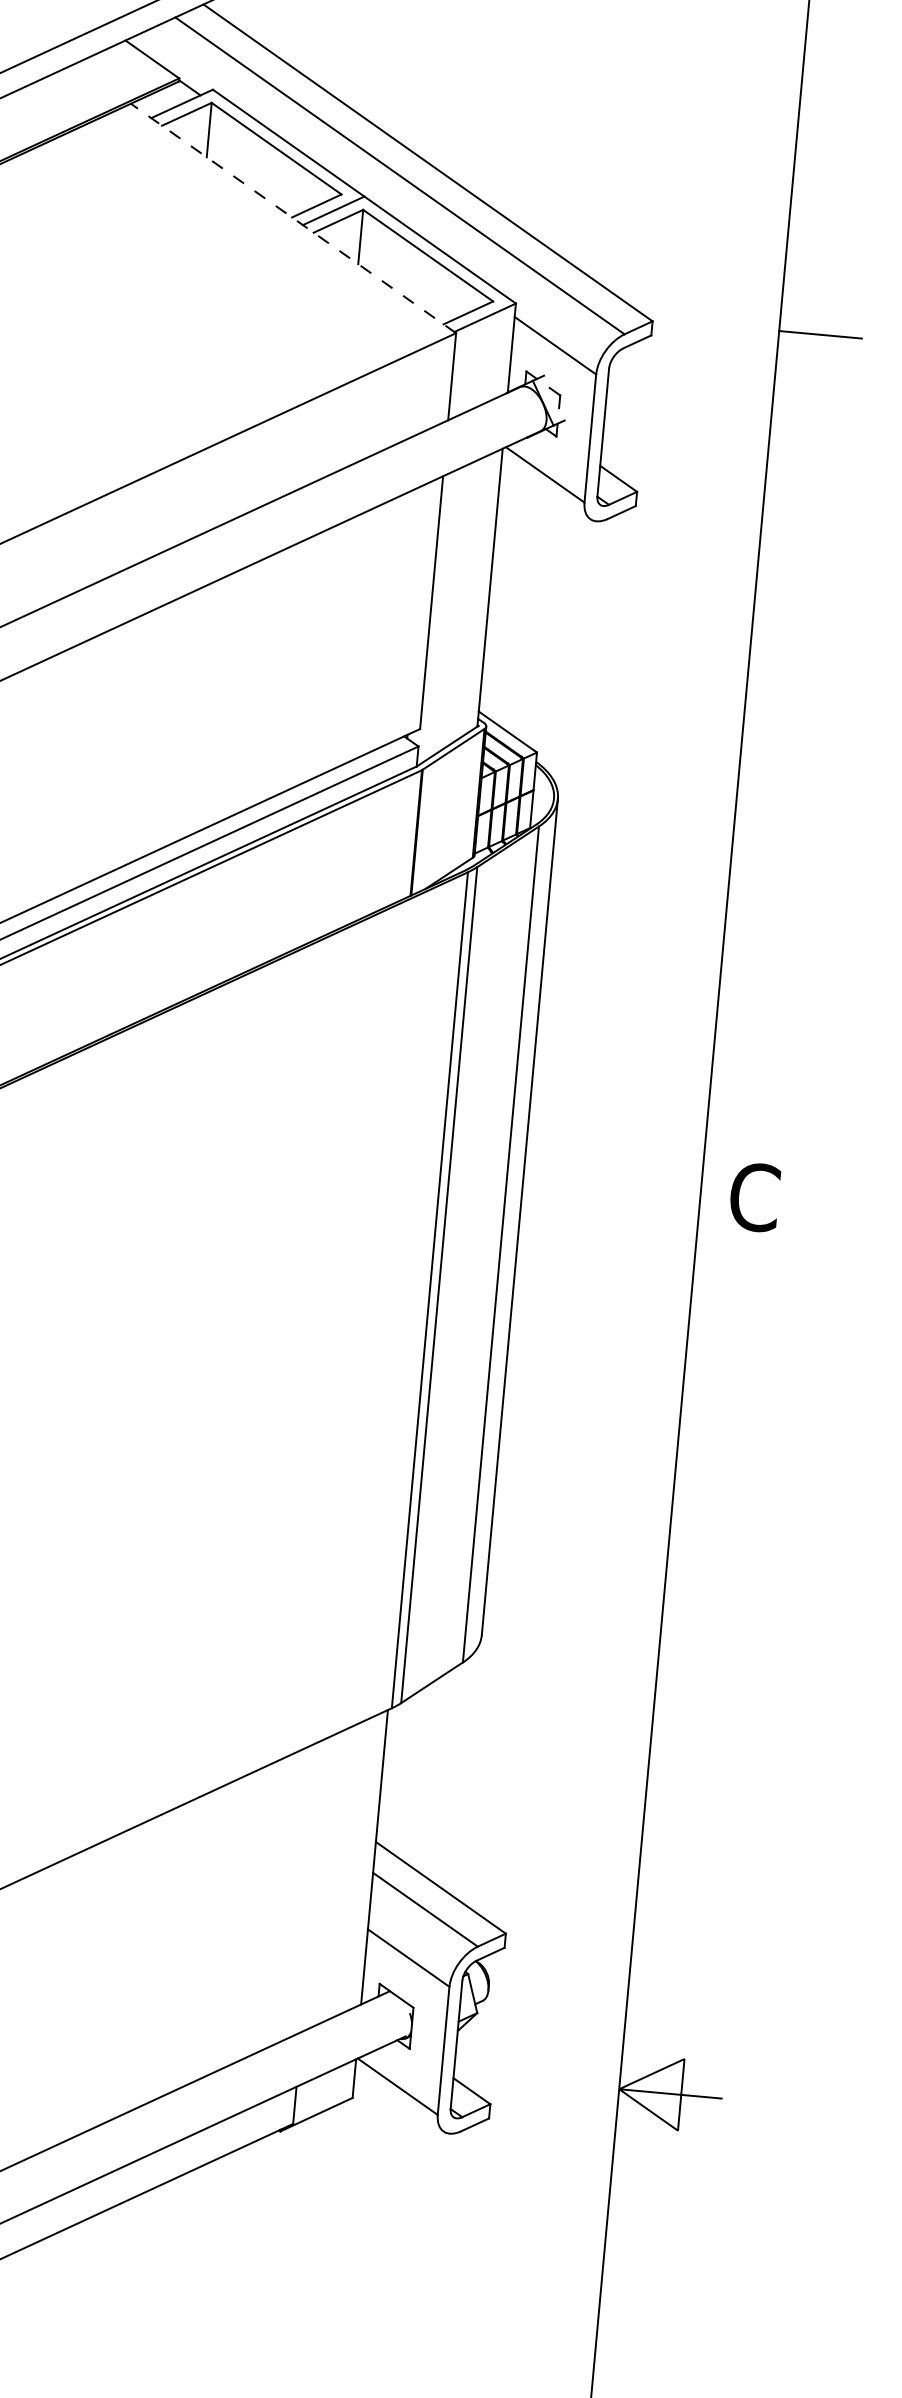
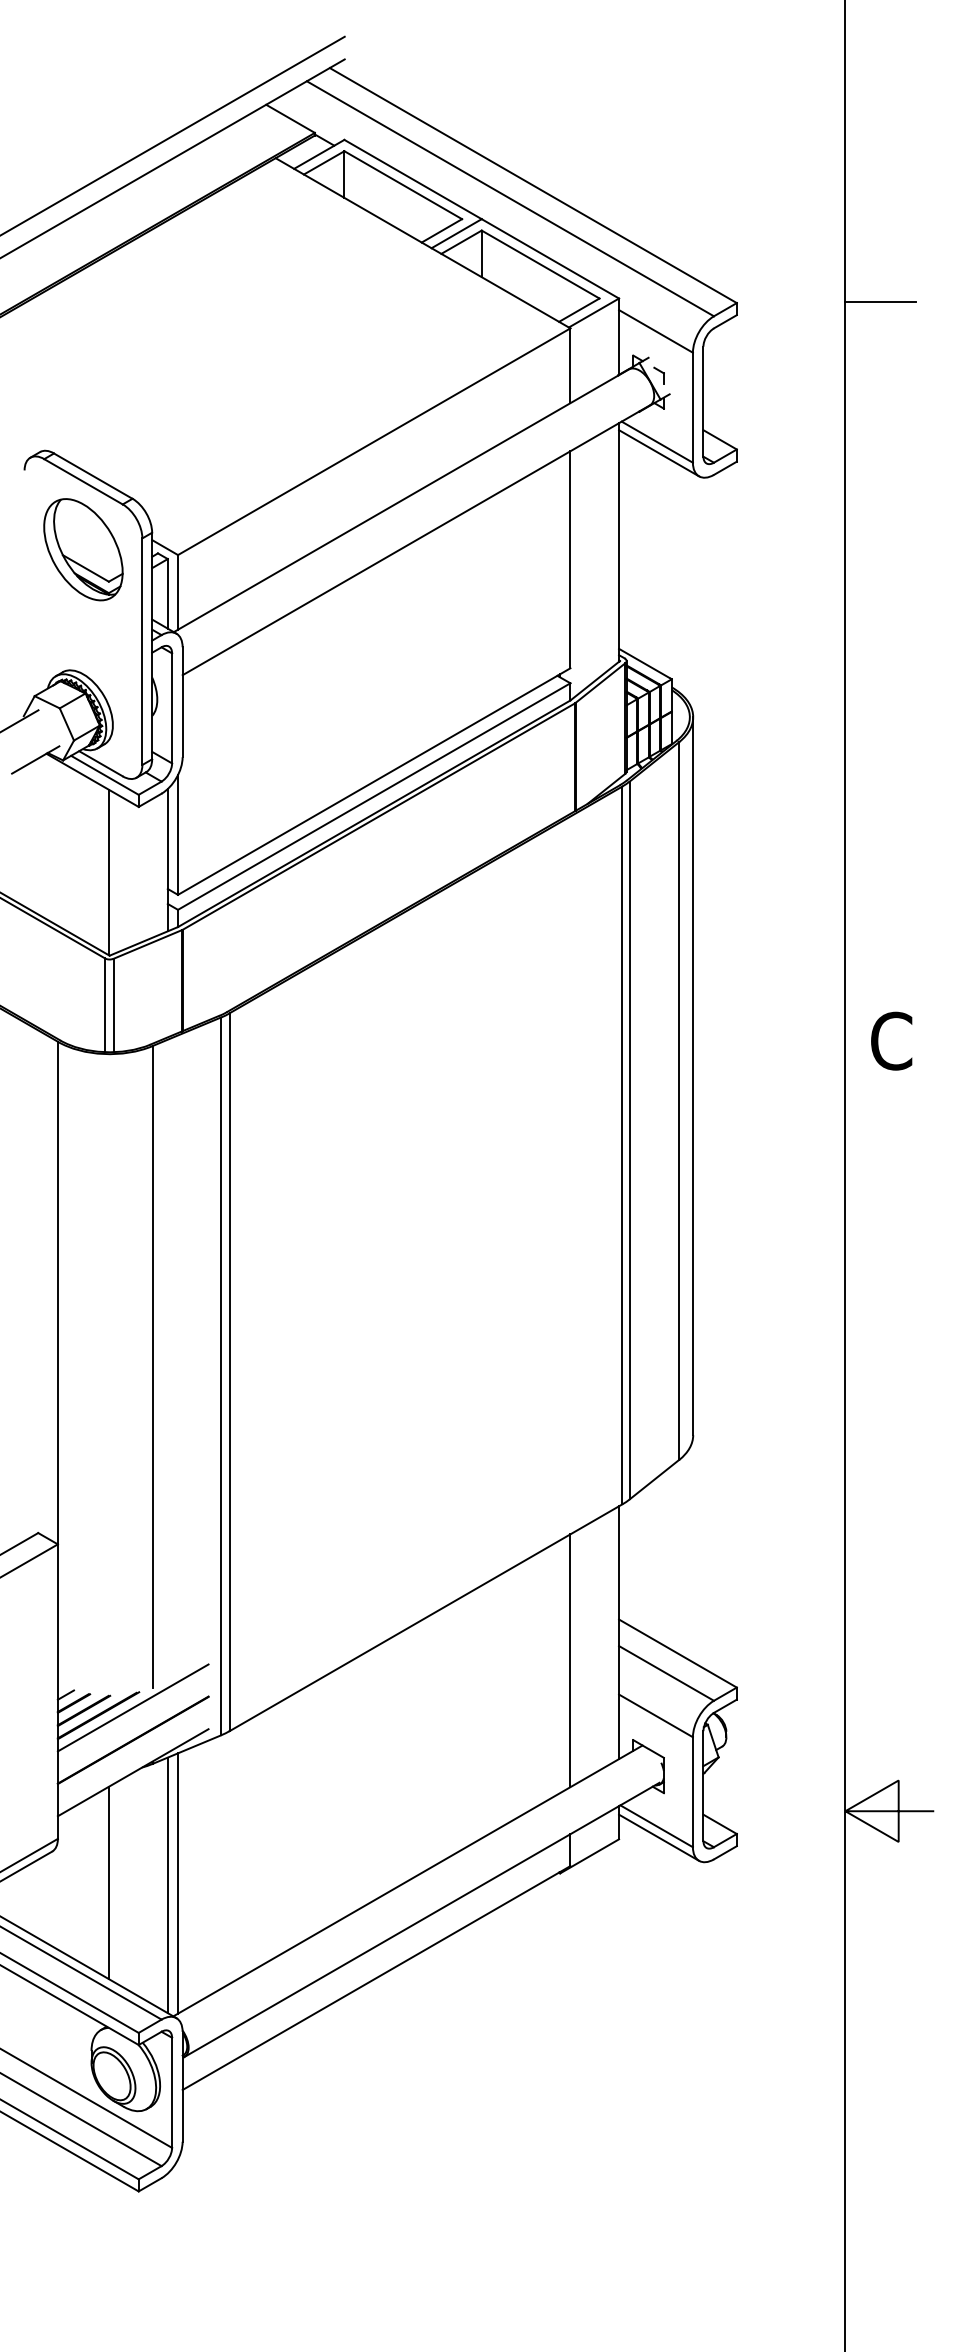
line: (292, 218) -> (422, 243), dashed -> solid
line: (546, 488) -> (659, 453), added
line: (315, 1884) -> (570, 1660), added
line: (399, 2100) -> (659, 1837), added

